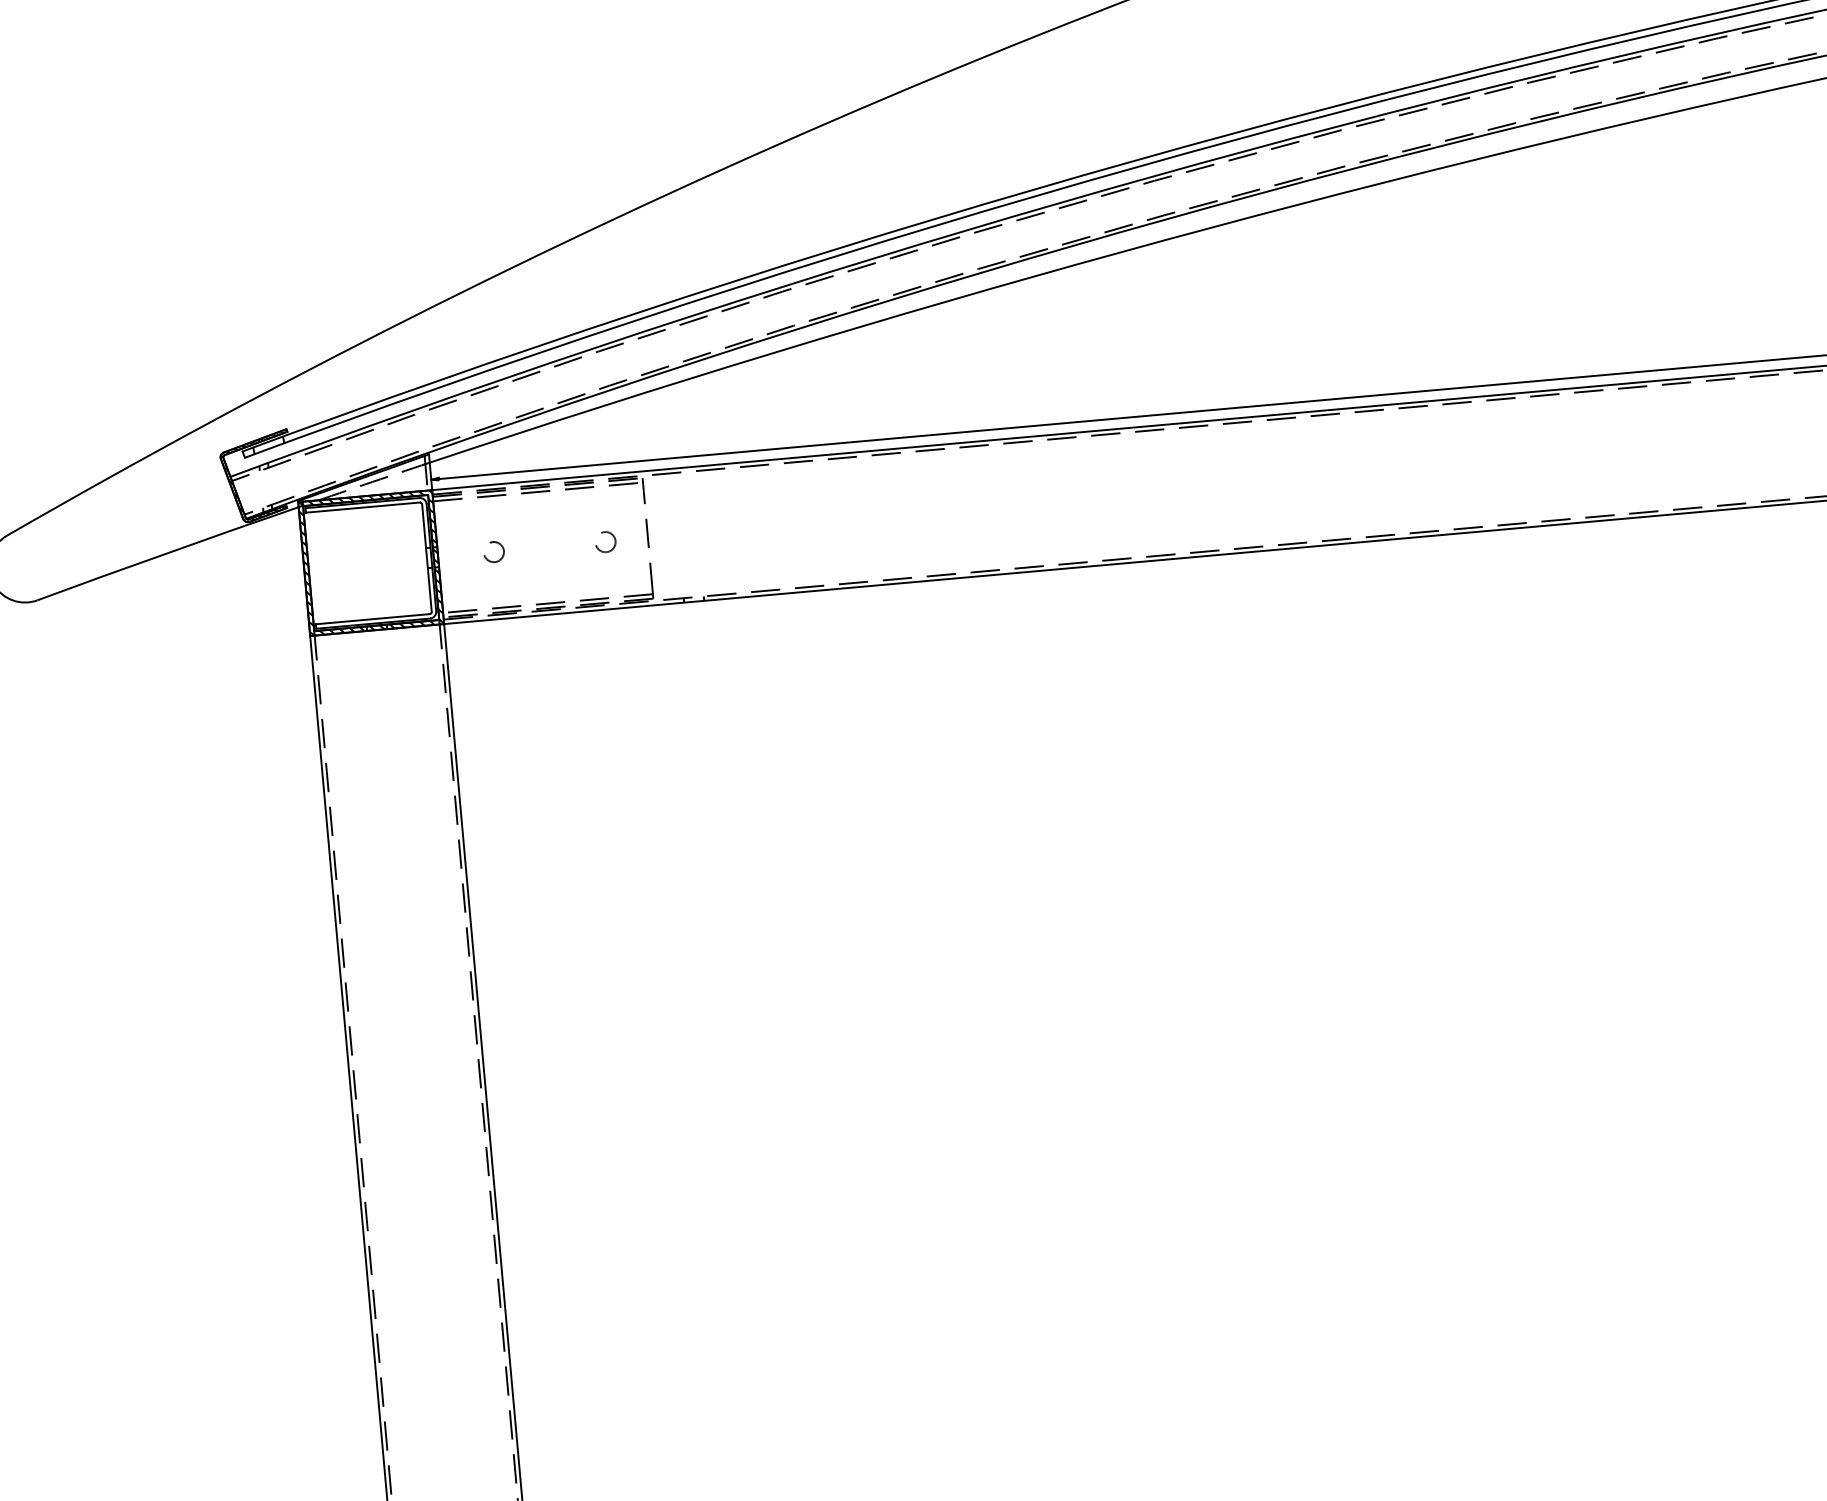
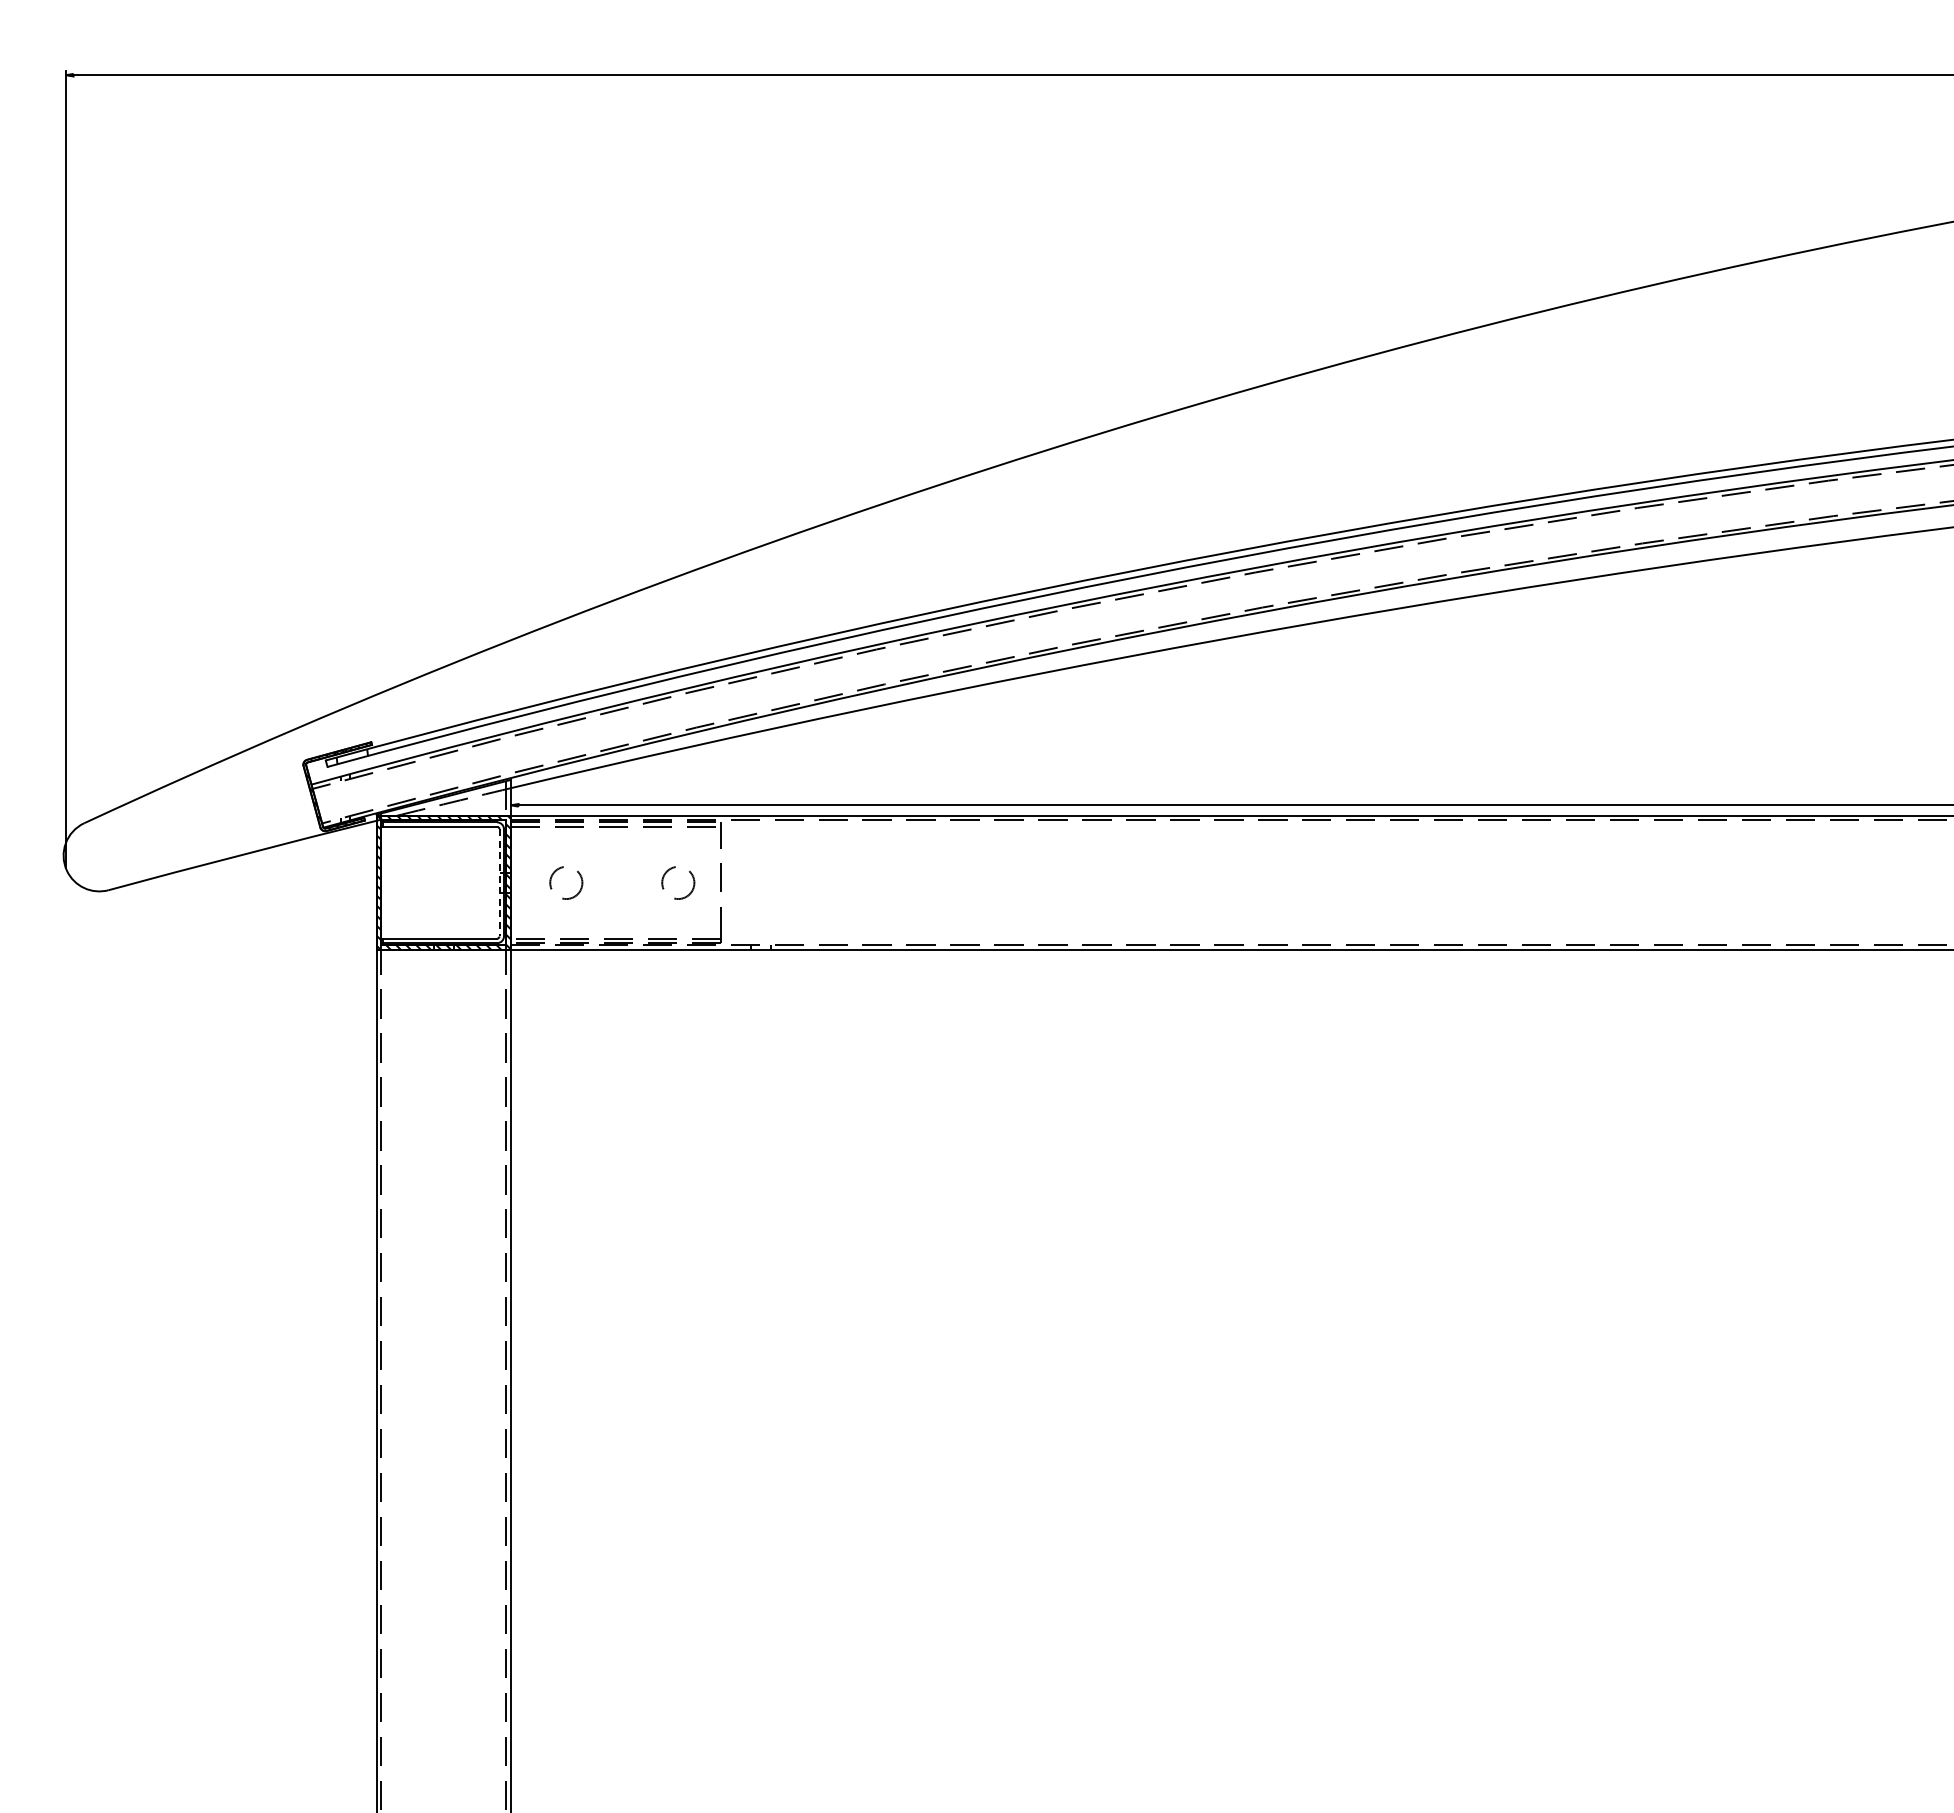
circle: (605, 541) -> (678, 882), size x1.6
circle: (493, 551) -> (566, 882), size x1.6
line: (426, 557) -> (499, 882), solid -> dashed

